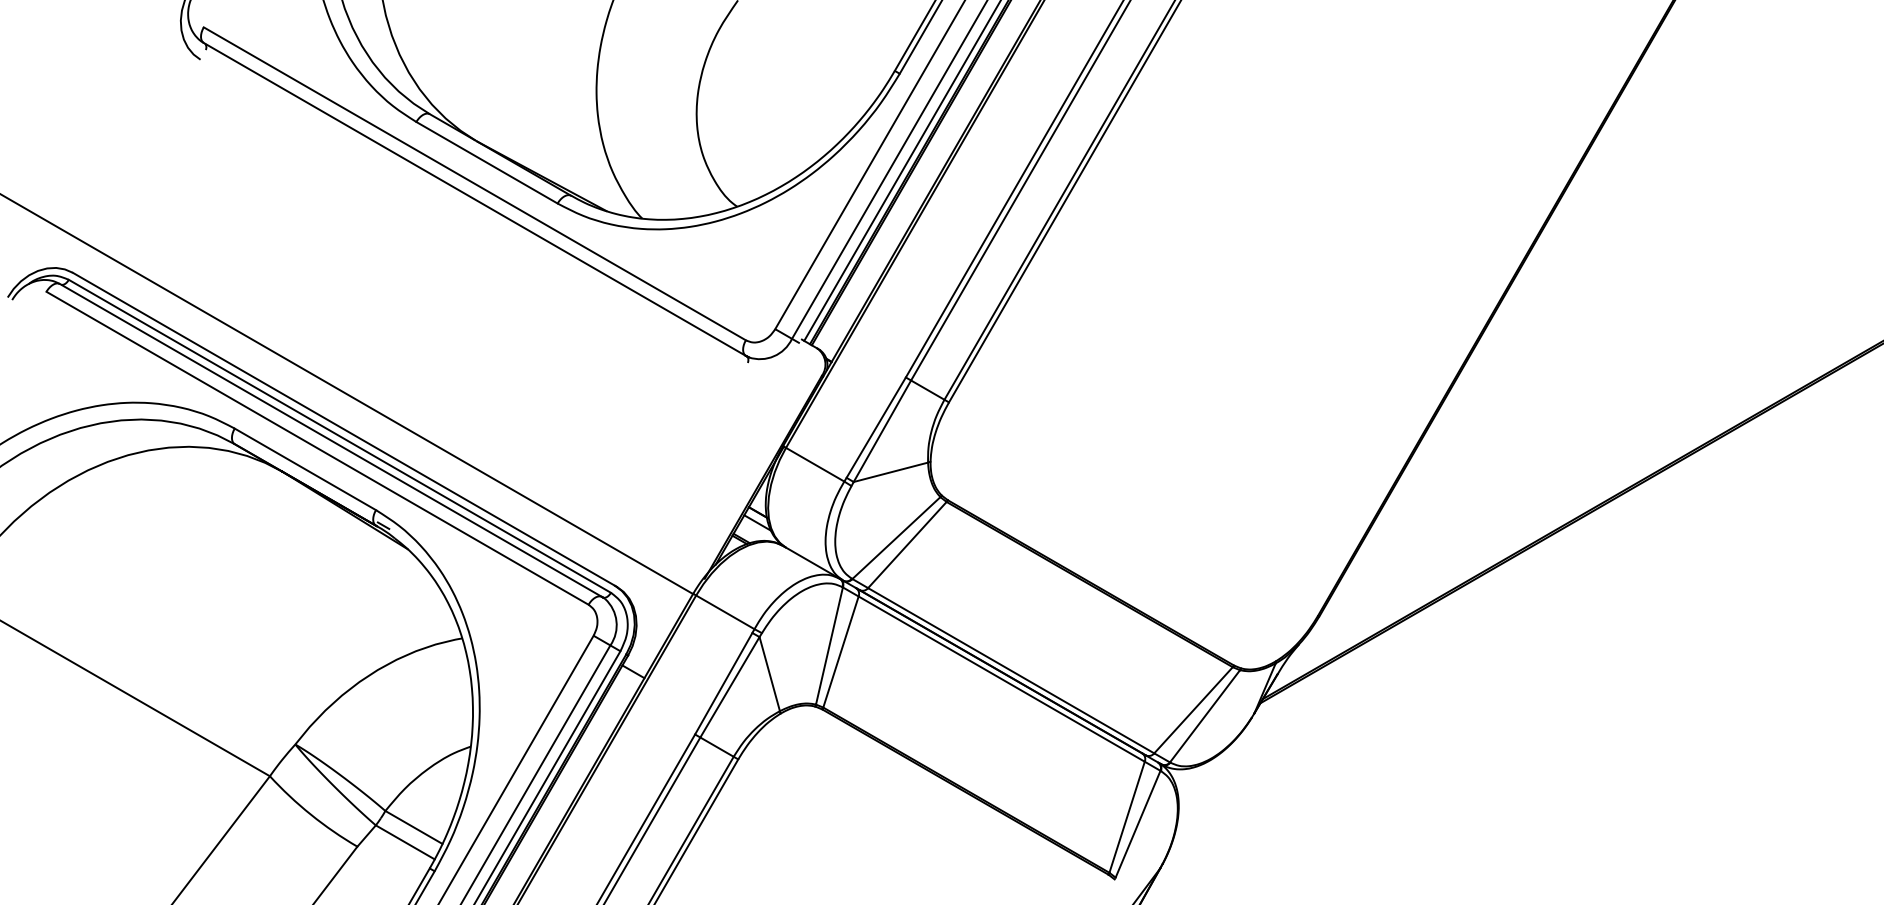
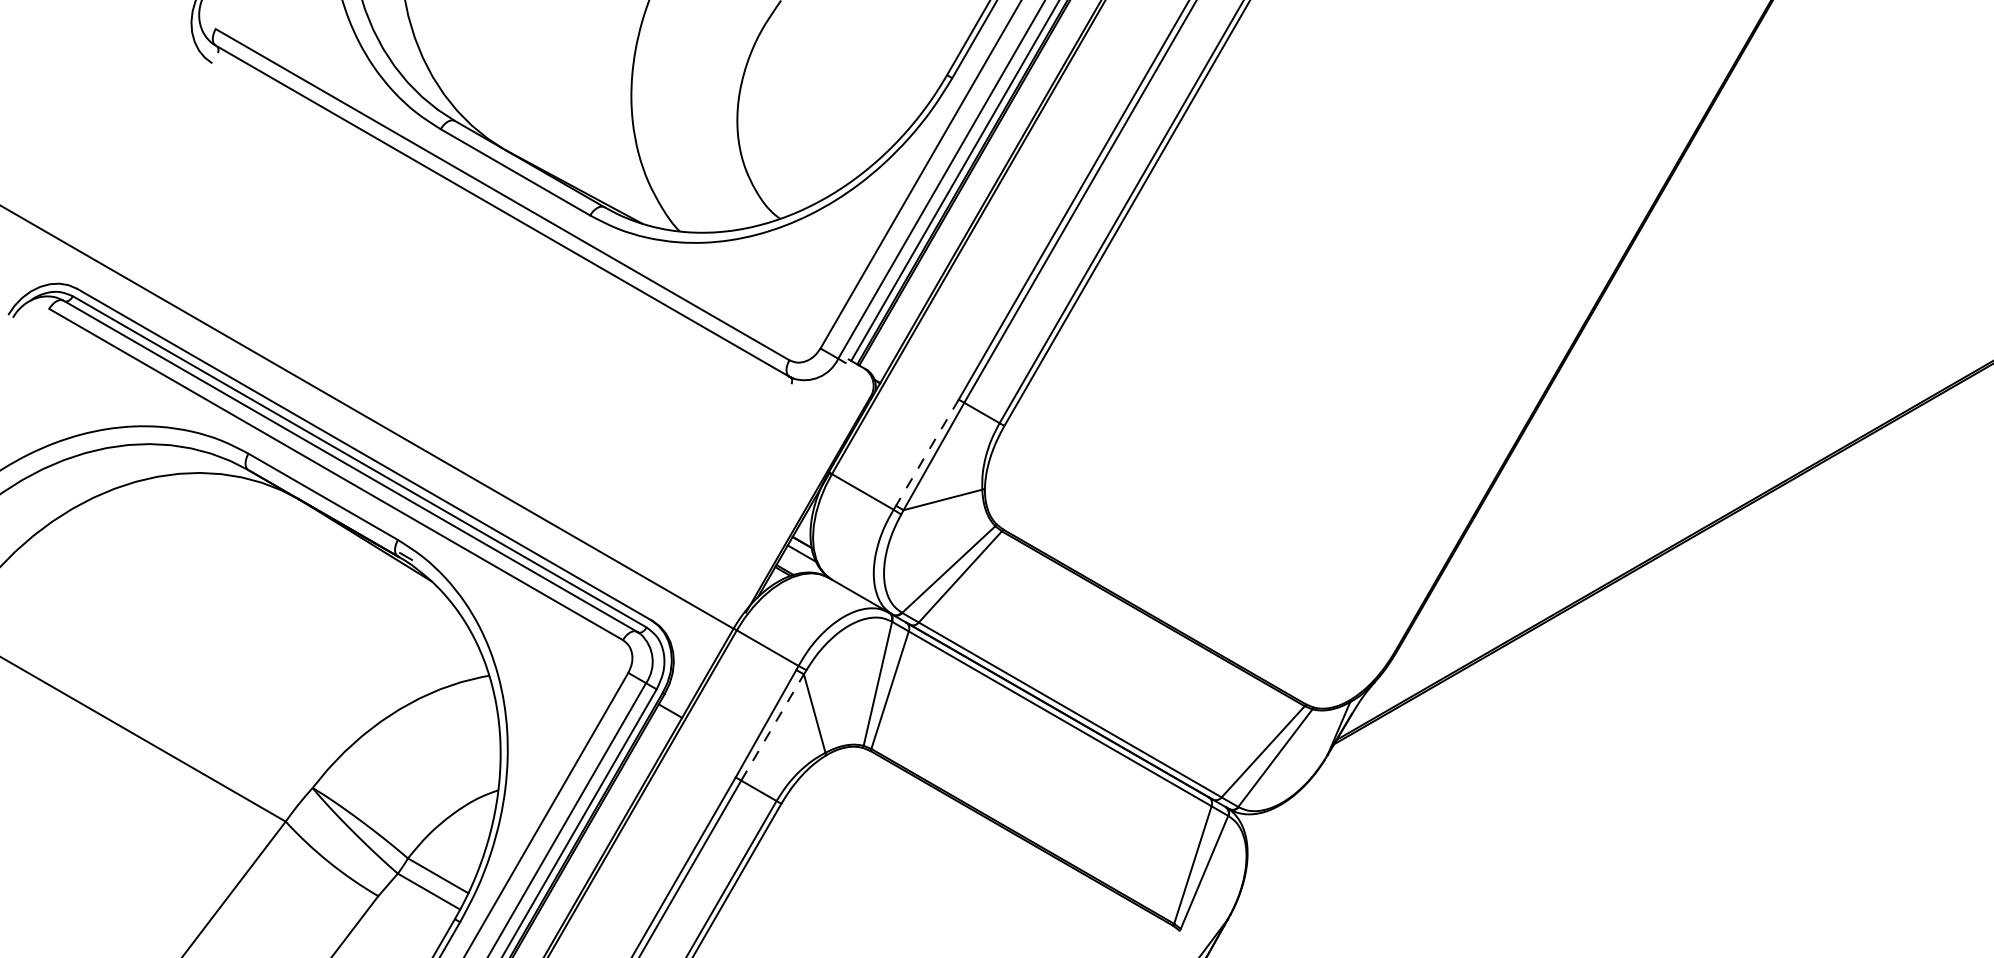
line: (875, 428) -> (926, 453), solid -> dashed
line: (730, 686) -> (773, 726), solid -> dashed

